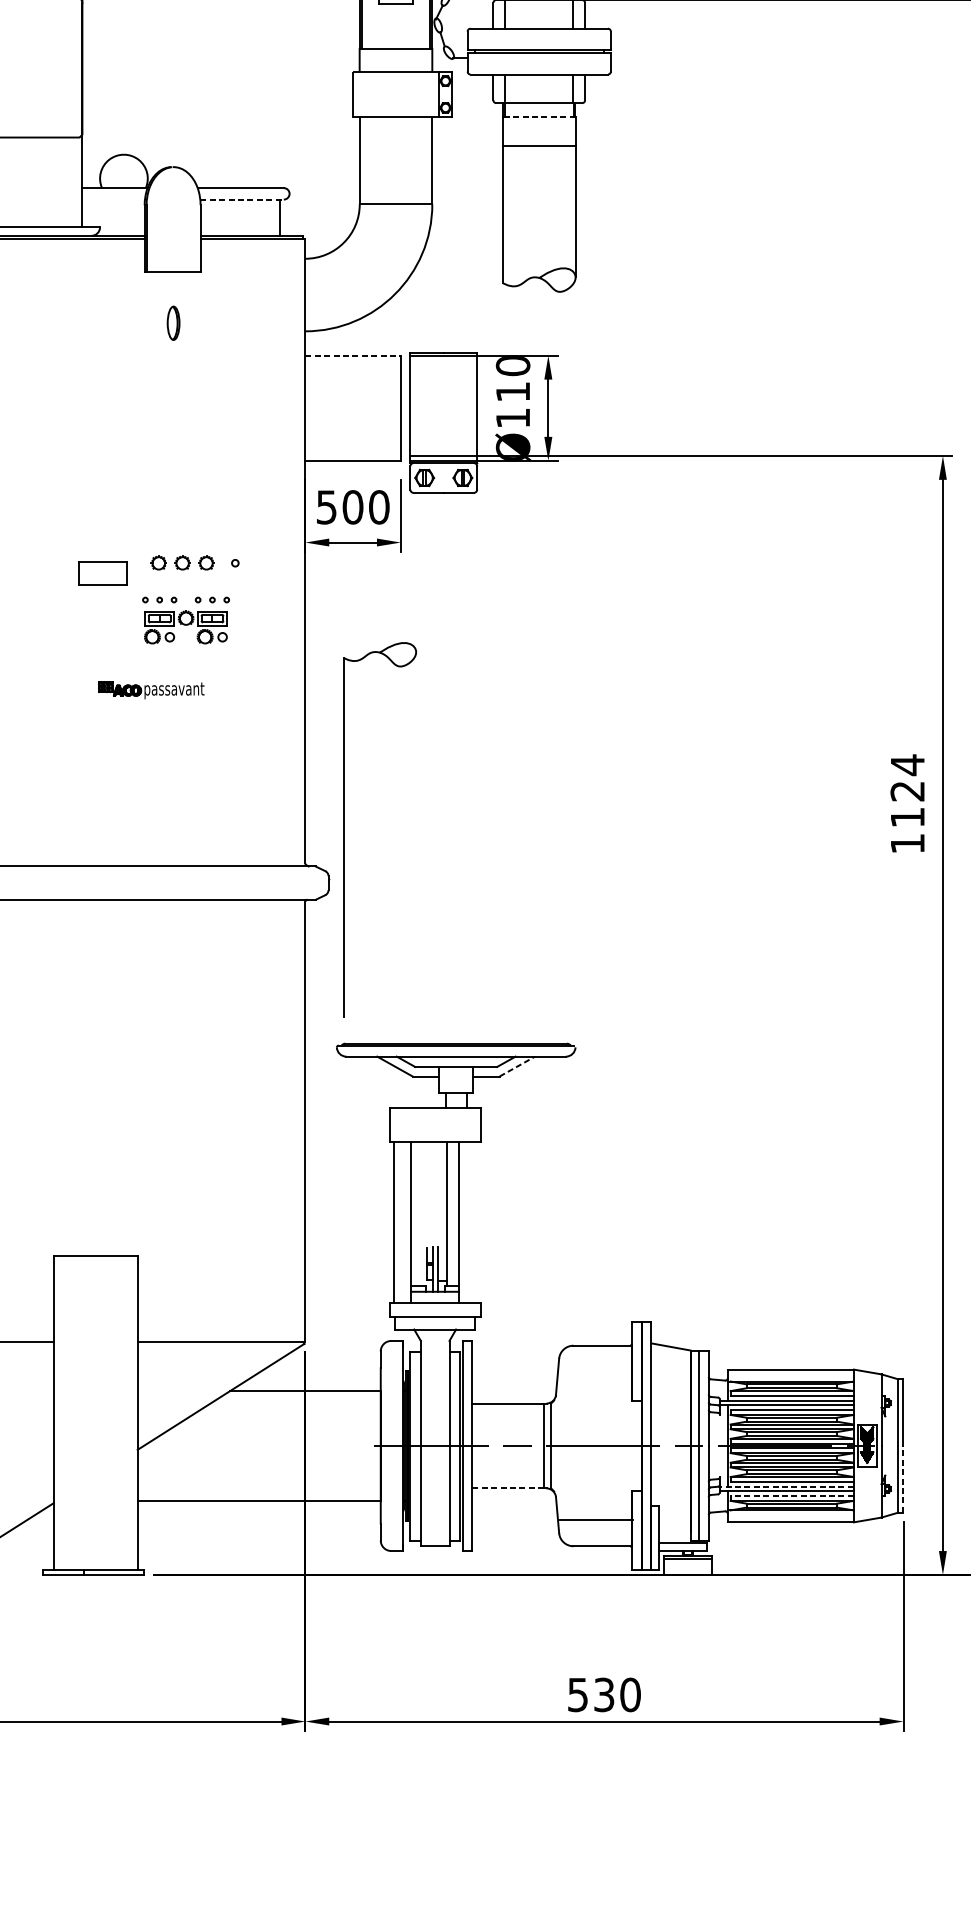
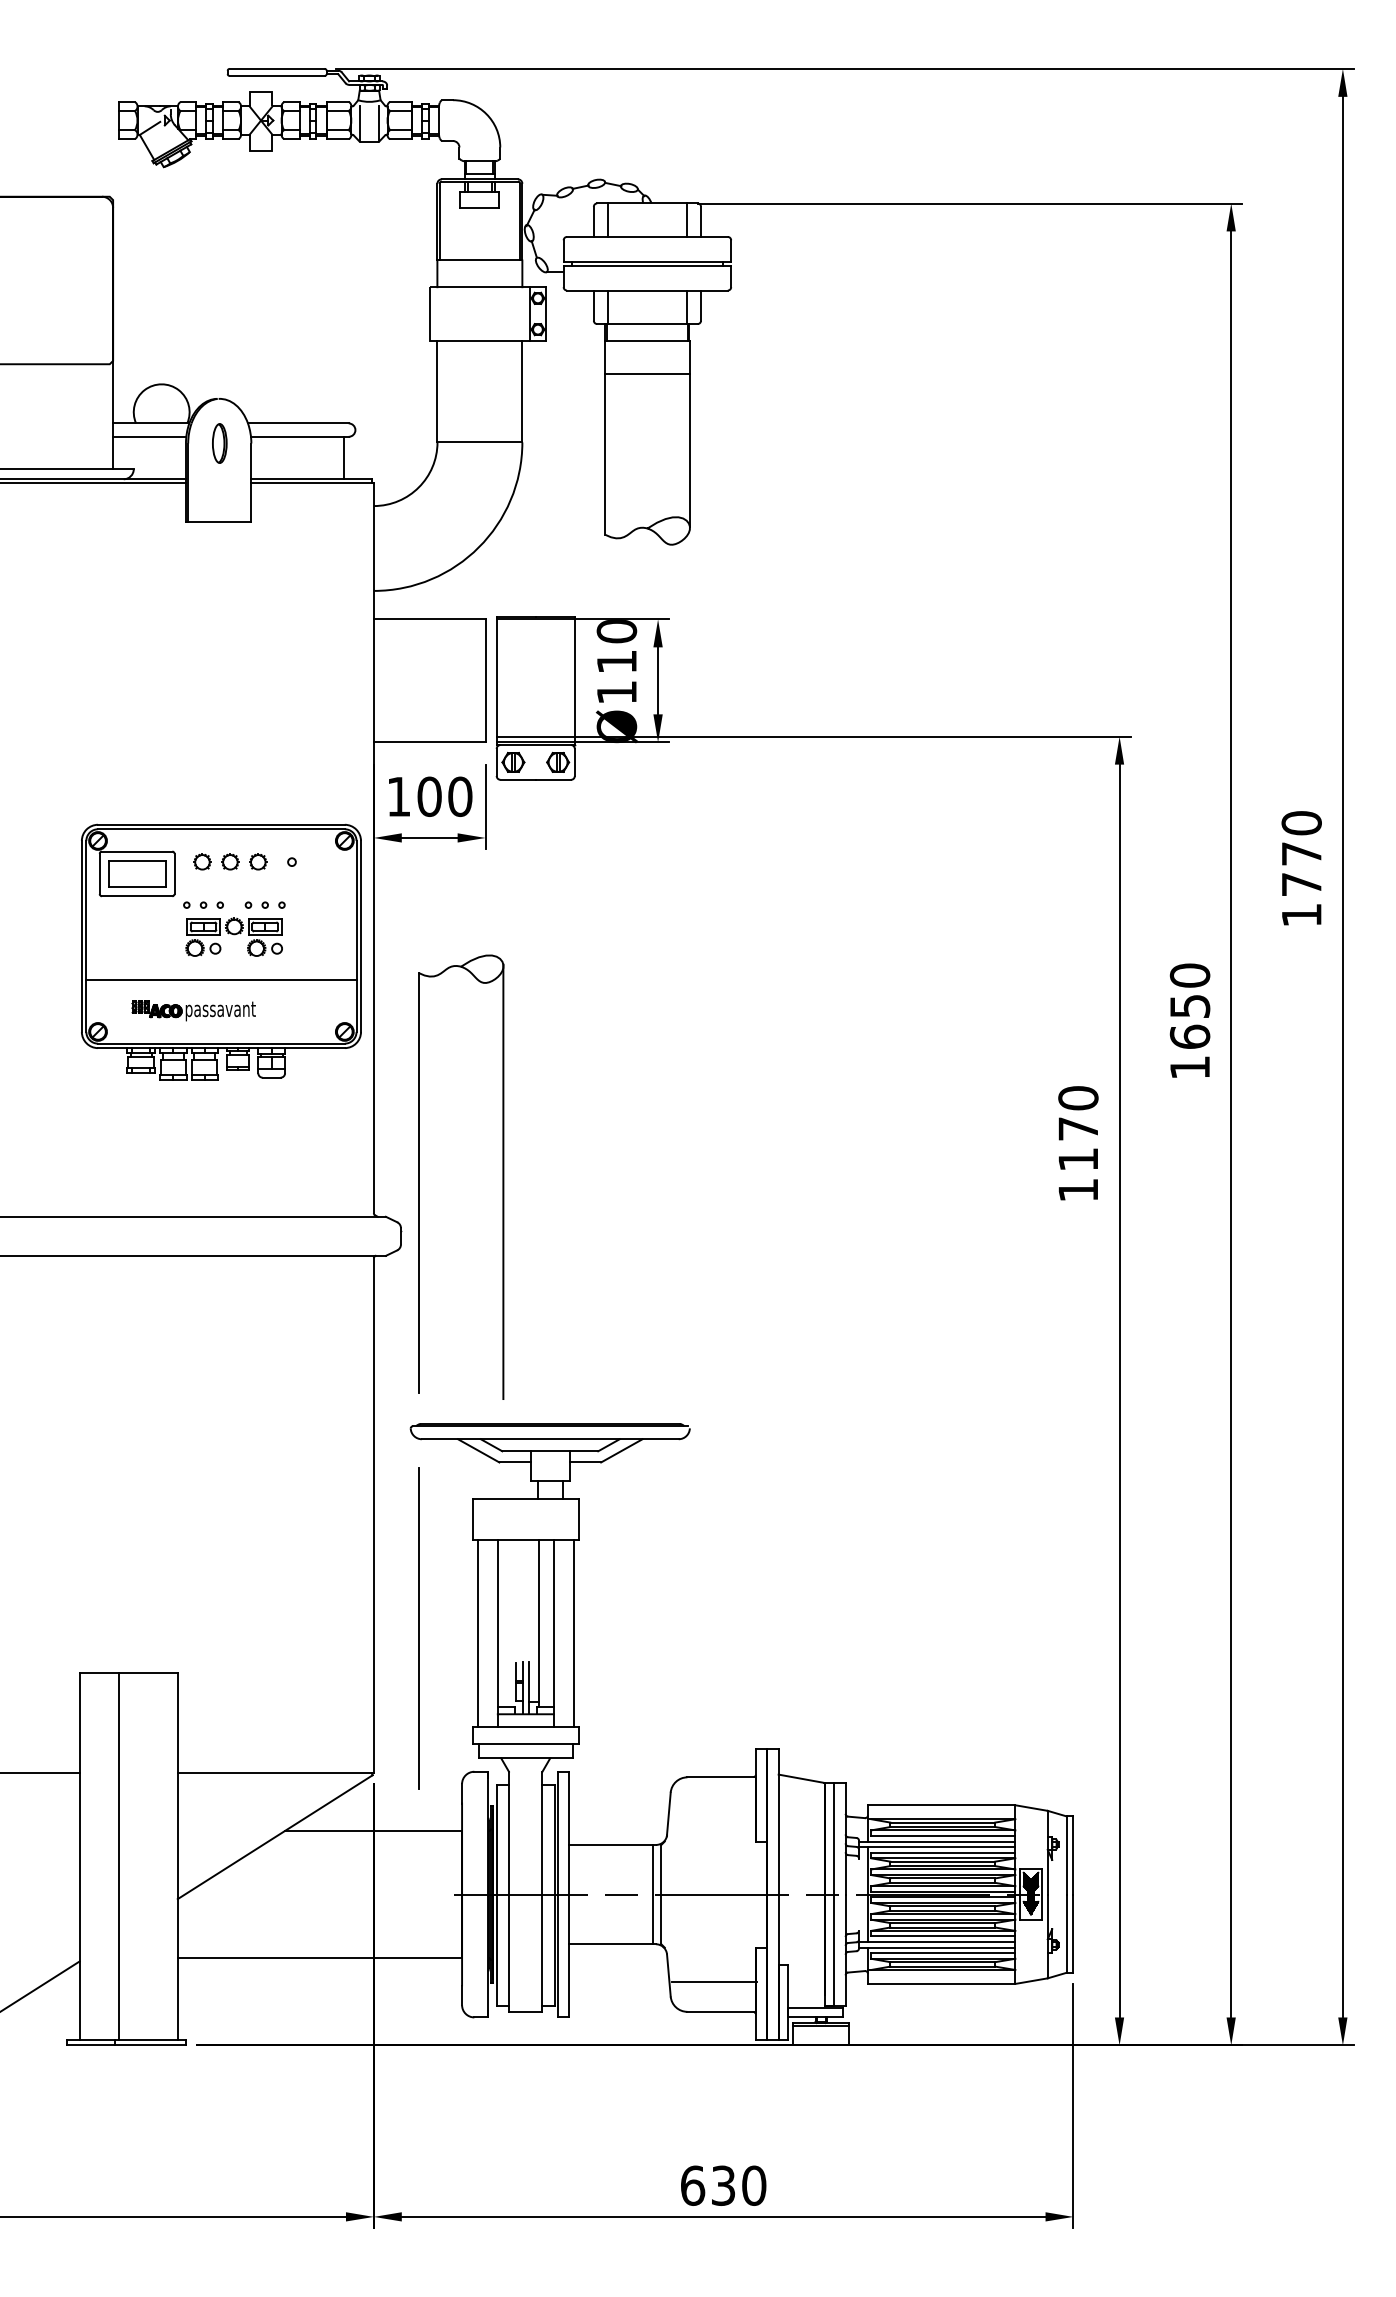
line: (538, 117) -> (646, 340), dashed -> solid
line: (113, 199) -> (149, 436), added
line: (241, 199) -> (299, 436), dashed -> solid
part: (173, 323) -> (219, 443), moved
line: (352, 355) -> (429, 619), dashed -> solid
text: (326, 507) -> (398, 796), 500 -> 100
part: (175, 639) -> (221, 951), added
text: (907, 777) -> (1078, 1112), 1124 -> 1170
line: (416, 836) -> (503, 1181), added
line: (517, 1066) -> (621, 1450), dashed -> solid
line: (343, 1218) -> (418, 1628), added
line: (476, 1222) -> (573, 1633), added
line: (87, 1412) -> (118, 1855), added
line: (903, 1479) -> (1073, 1933), dashed -> solid
line: (786, 1486) -> (936, 1942), dashed -> solid
line: (508, 1488) -> (611, 1944), dashed -> solid
line: (791, 1496) -> (942, 1953), dashed -> solid
text: (578, 1694) -> (693, 2185), 530 -> 630

